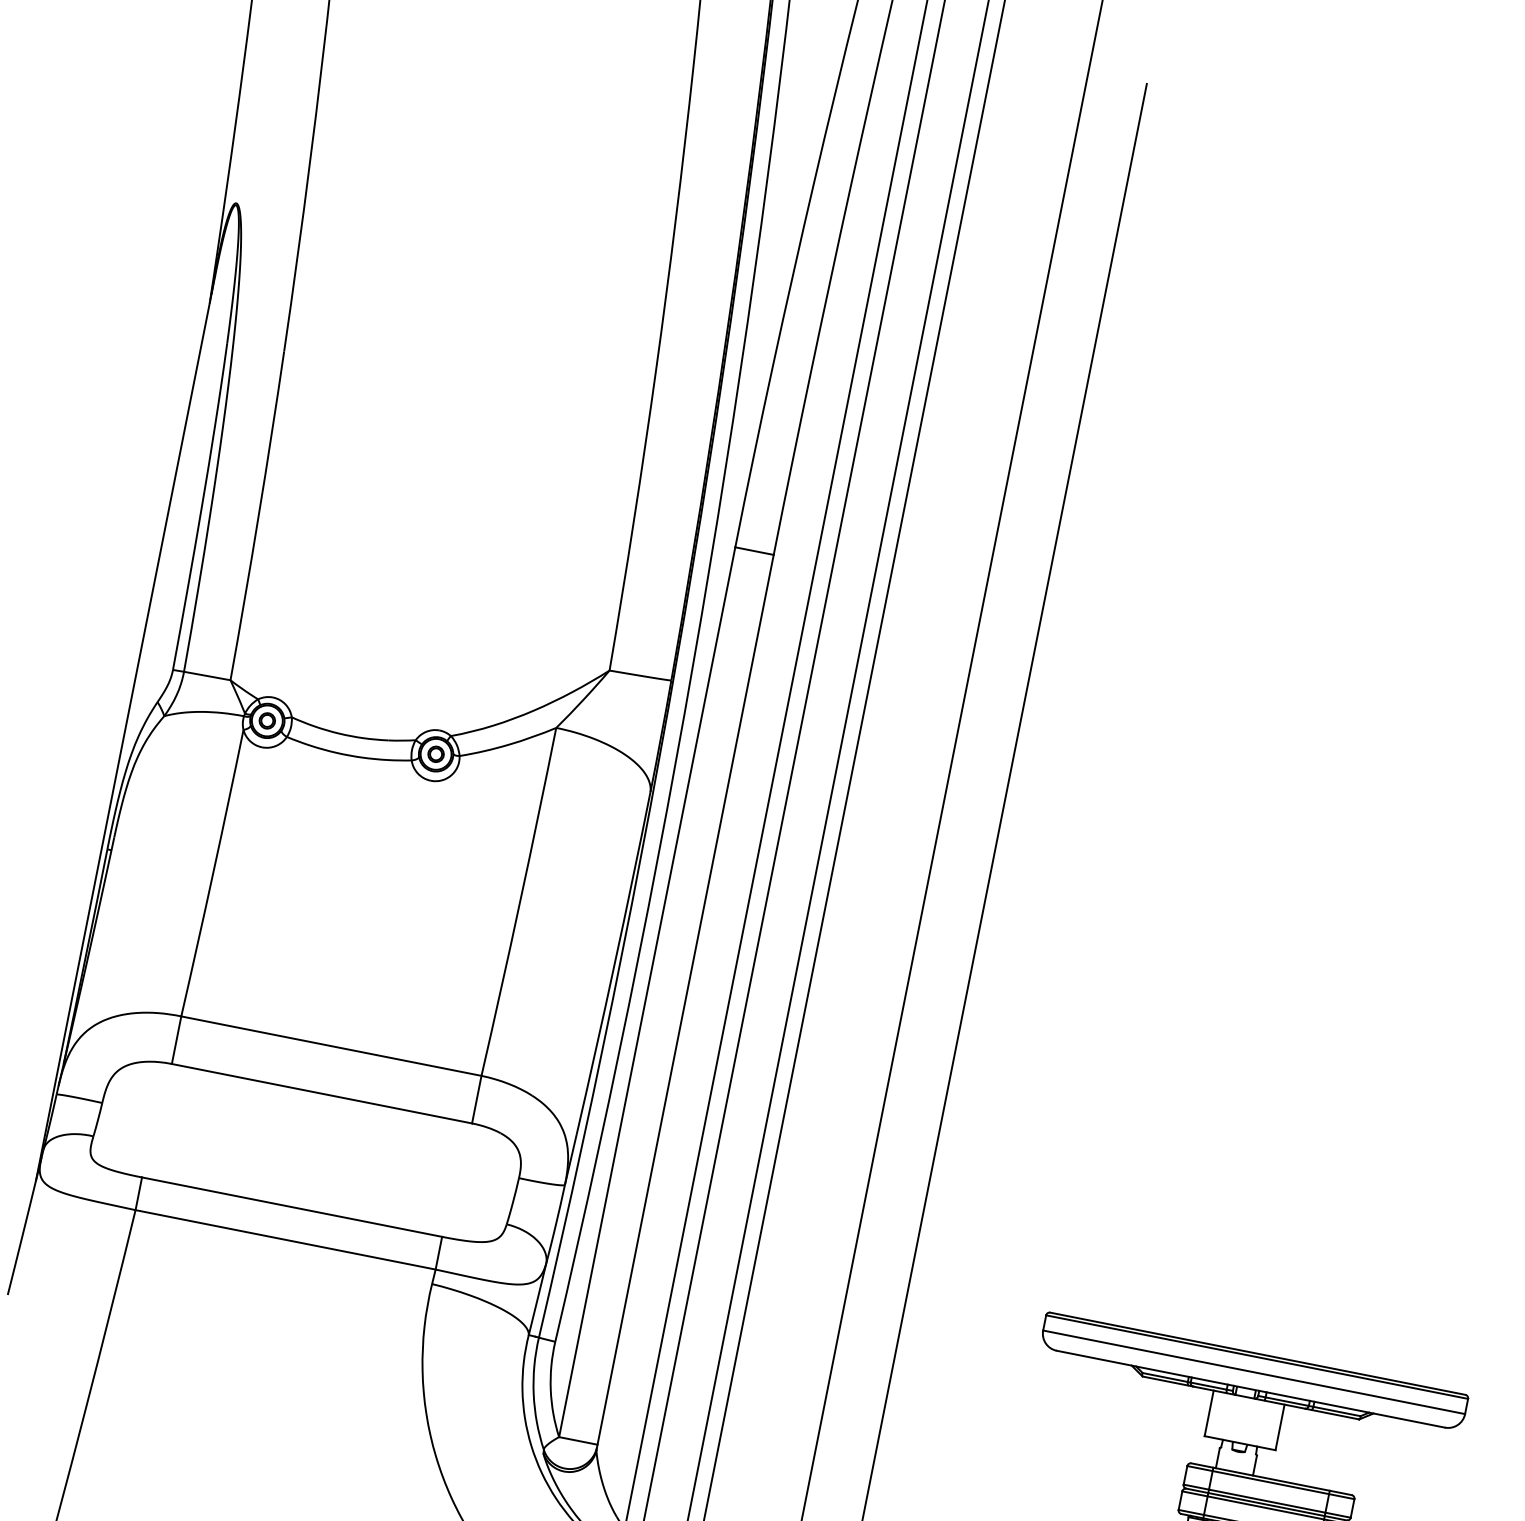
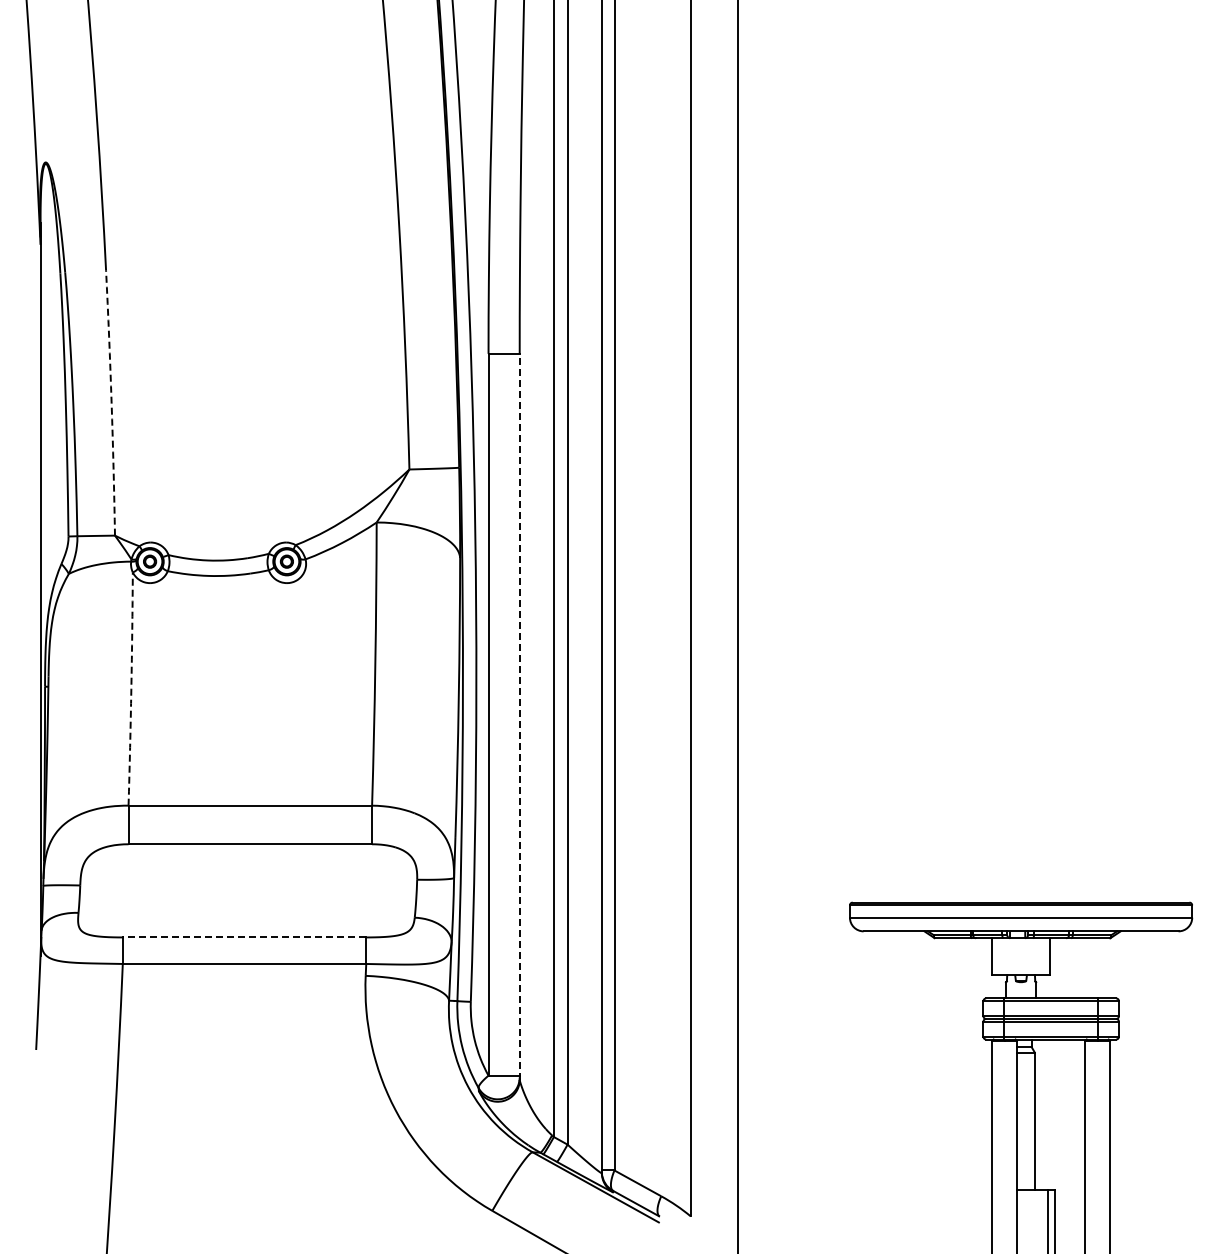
arc: (258, 516) -> (111, 403), solid -> dashed
arc: (213, 873) -> (131, 689), solid -> dashed
line: (684, 1001) -> (519, 716), solid -> dashed
line: (292, 1207) -> (244, 937), solid -> dashed

